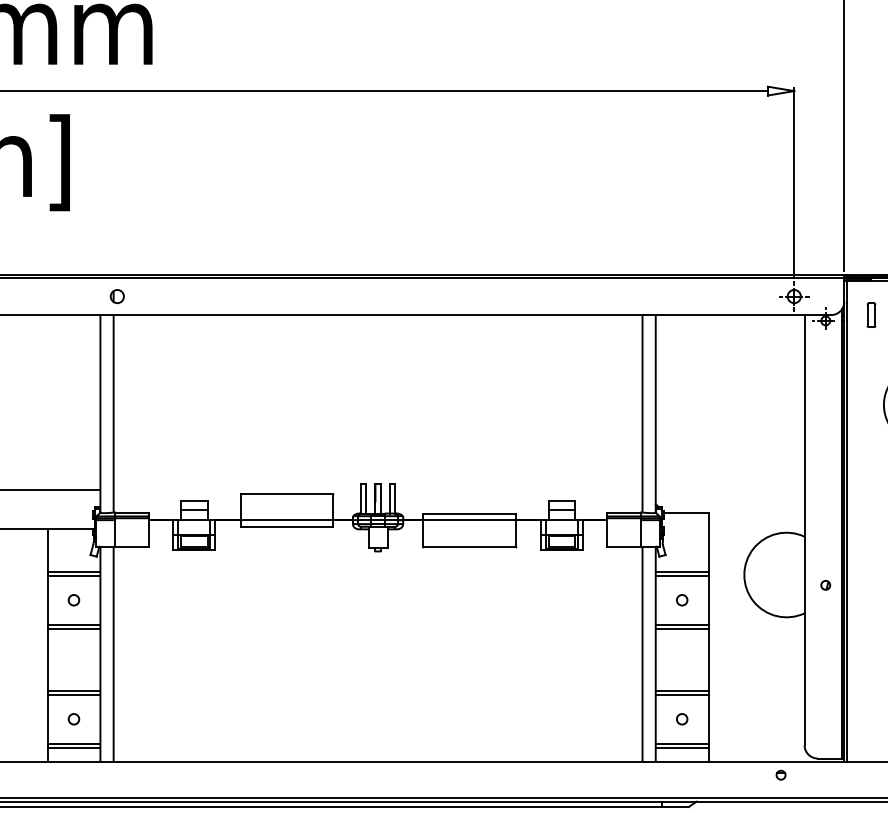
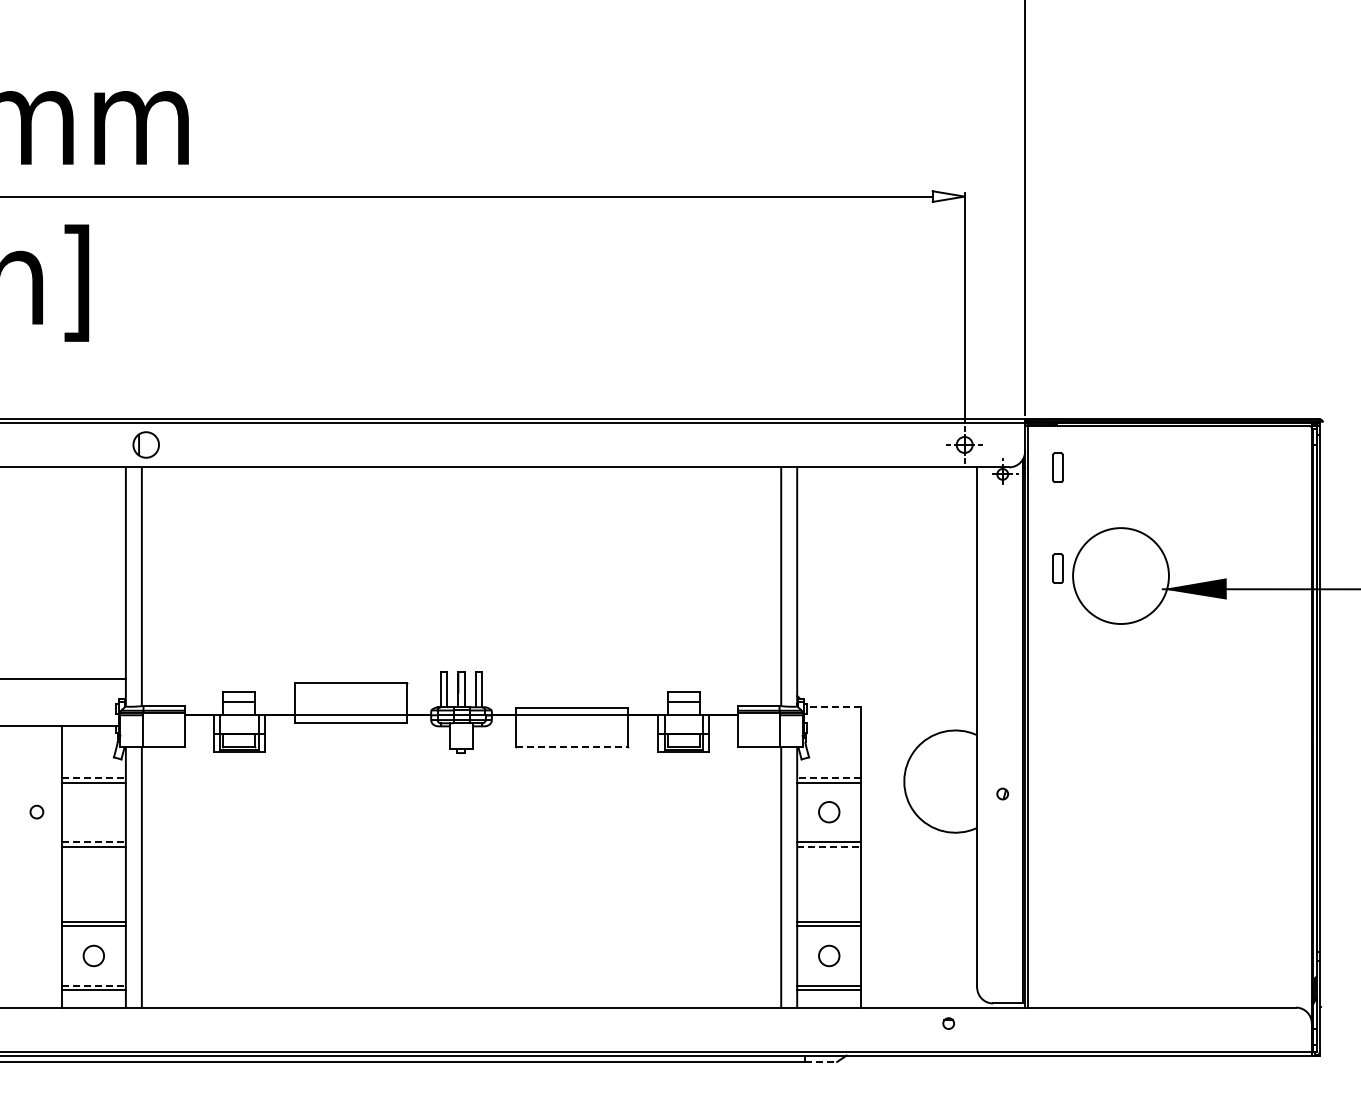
part: (117, 296) -> (146, 444), size x1.6
part: (871, 398) -> (1057, 568), added
line: (685, 512) -> (833, 706), solid -> dashed
line: (469, 546) -> (571, 747), solid -> dashed
line: (73, 571) -> (93, 777), solid -> dashed
line: (682, 571) -> (829, 777), solid -> dashed
circle: (73, 599) -> (36, 811), moved
circle: (681, 599) -> (828, 811), size x1.6
line: (73, 624) -> (93, 841), solid -> dashed
line: (682, 628) -> (829, 846), solid -> dashed
circle: (73, 718) -> (93, 955), size x1.6
circle: (681, 718) -> (828, 955), size x1.6
line: (73, 743) -> (93, 985), solid -> dashed
line: (675, 806) -> (821, 1061), solid -> dashed

